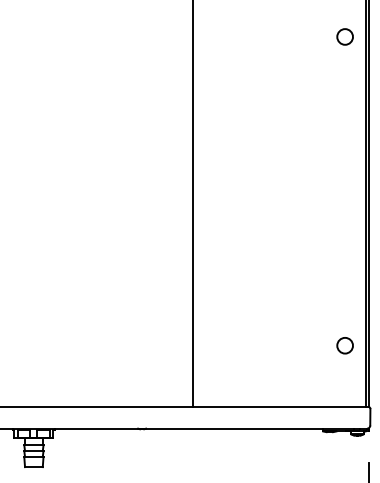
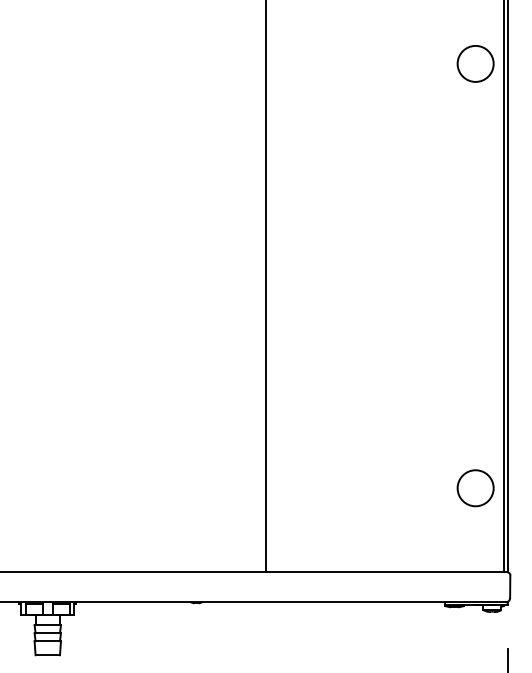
circle: (345, 36) -> (475, 63), size x1.67
circle: (345, 345) -> (475, 488), size x1.67

